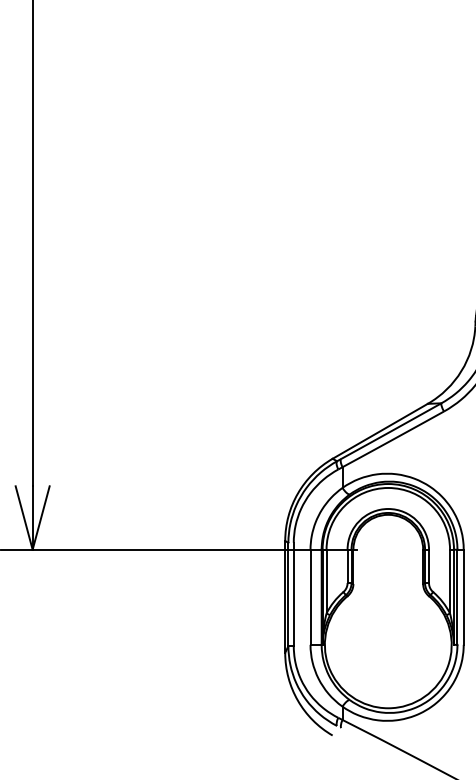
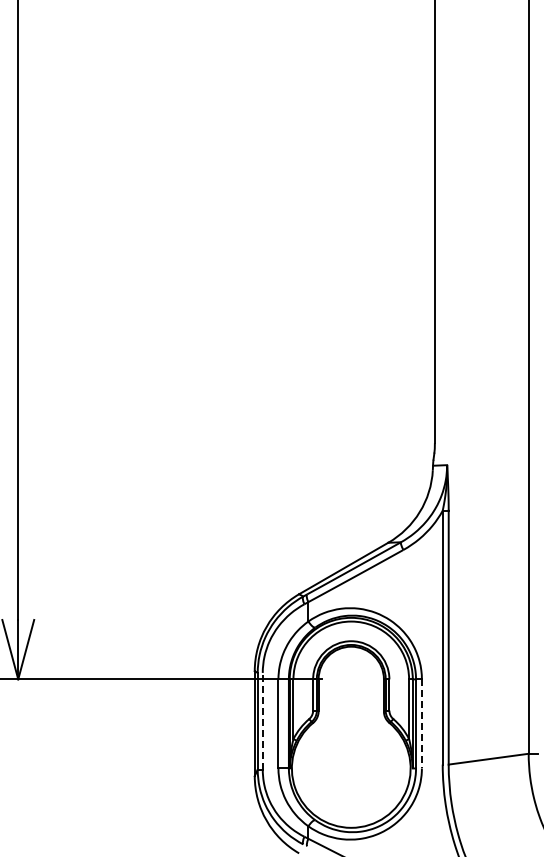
line: (293, 593) -> (262, 720), solid -> dashed
line: (463, 596) -> (421, 723), solid -> dashed

